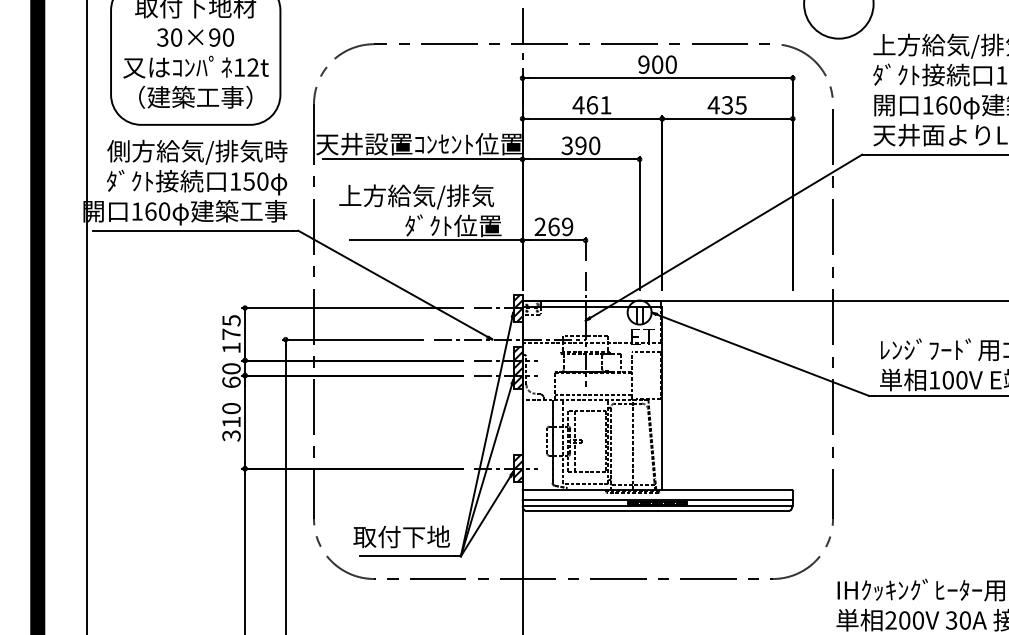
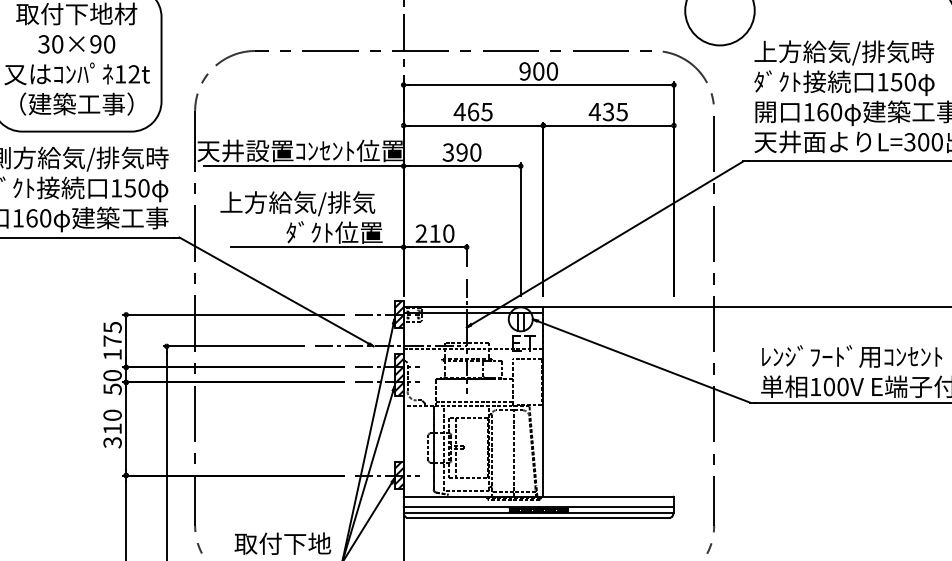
text: (605, 105) -> (486, 112), 461 -> 465
text: (560, 226) -> (441, 233), 269 -> 210
text: (231, 382) -> (112, 389), 60 -> 50

